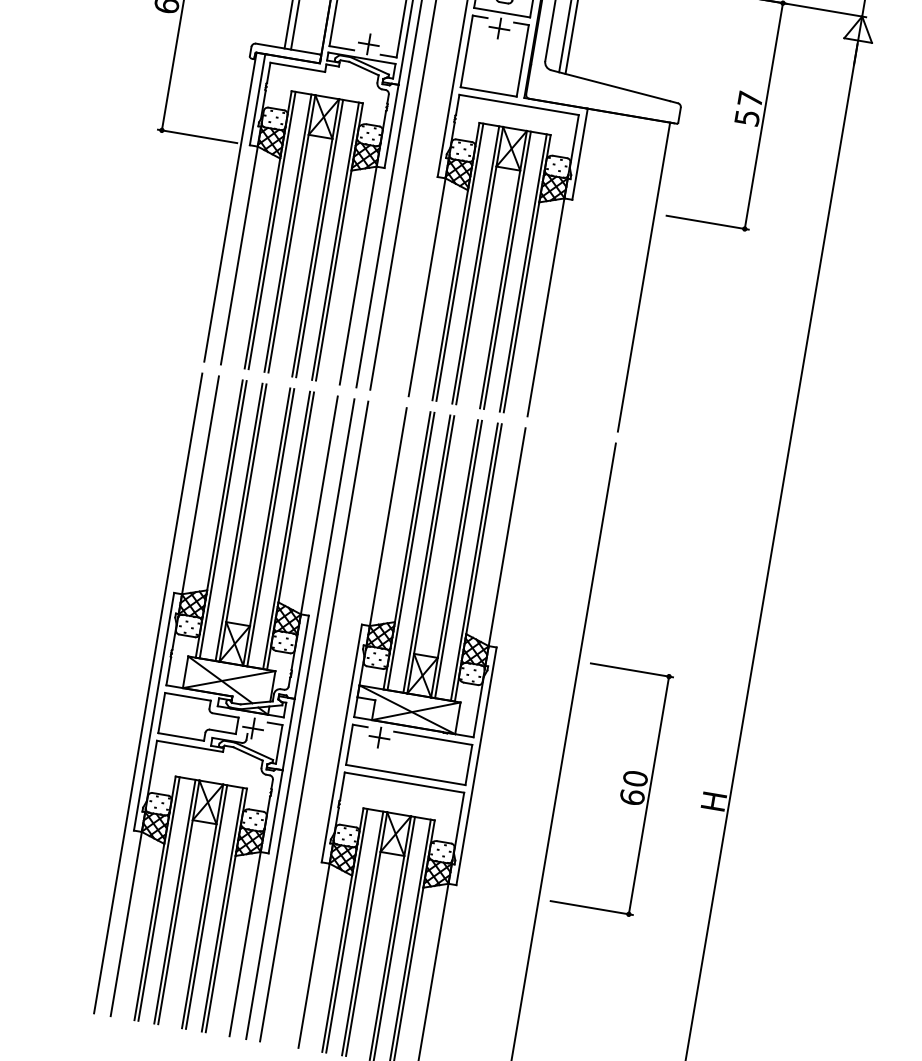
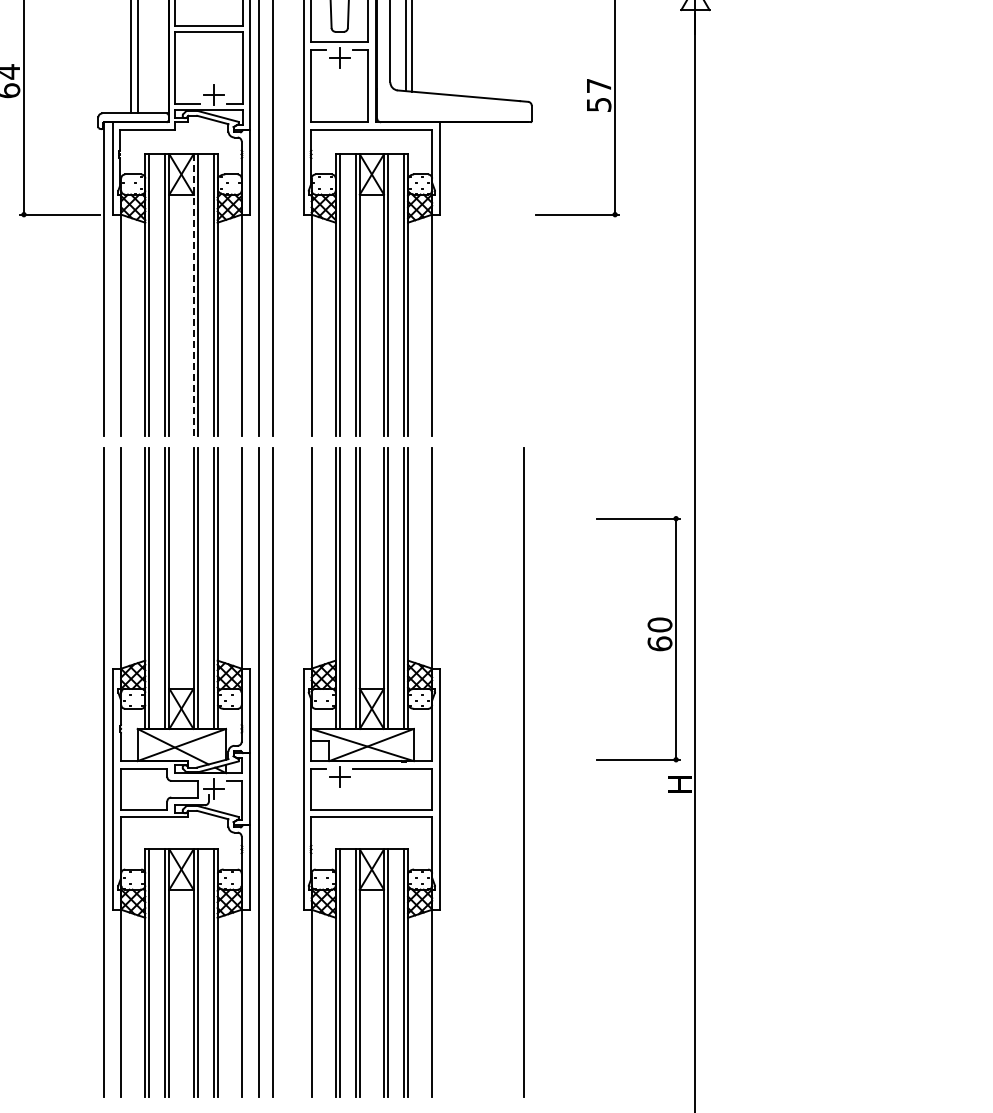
line: (315, 238) -> (193, 295), solid -> dashed
line: (643, 276) -> (523, 278), removed
part: (620, 791) -> (647, 640), moved

